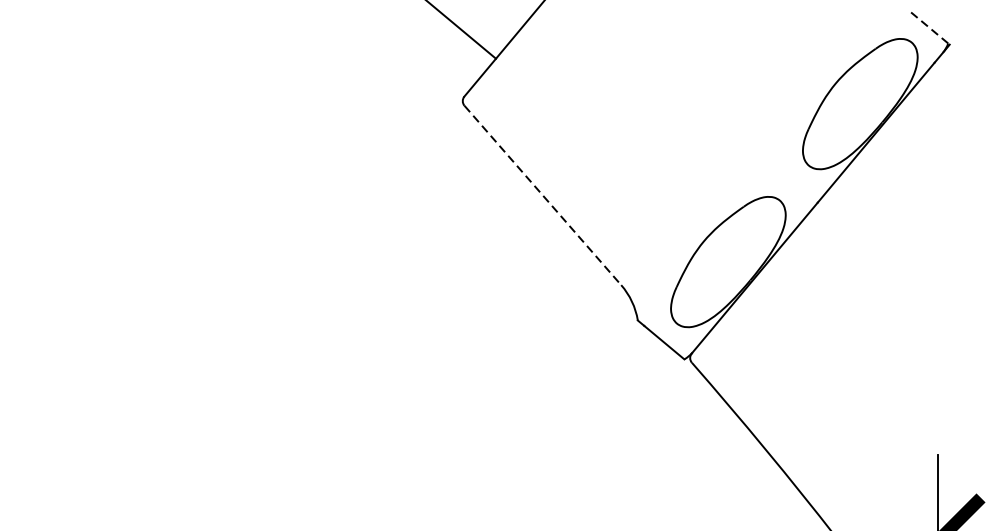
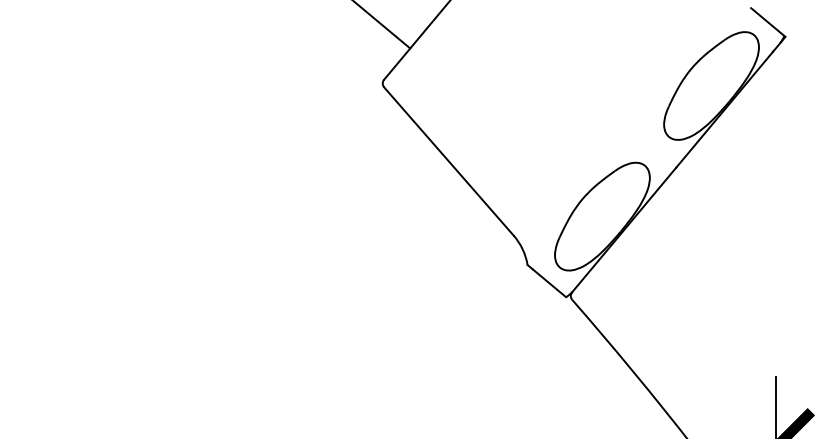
line: (927, 27) -> (767, 22), dashed -> solid
line: (543, 195) -> (449, 161), dashed -> solid

